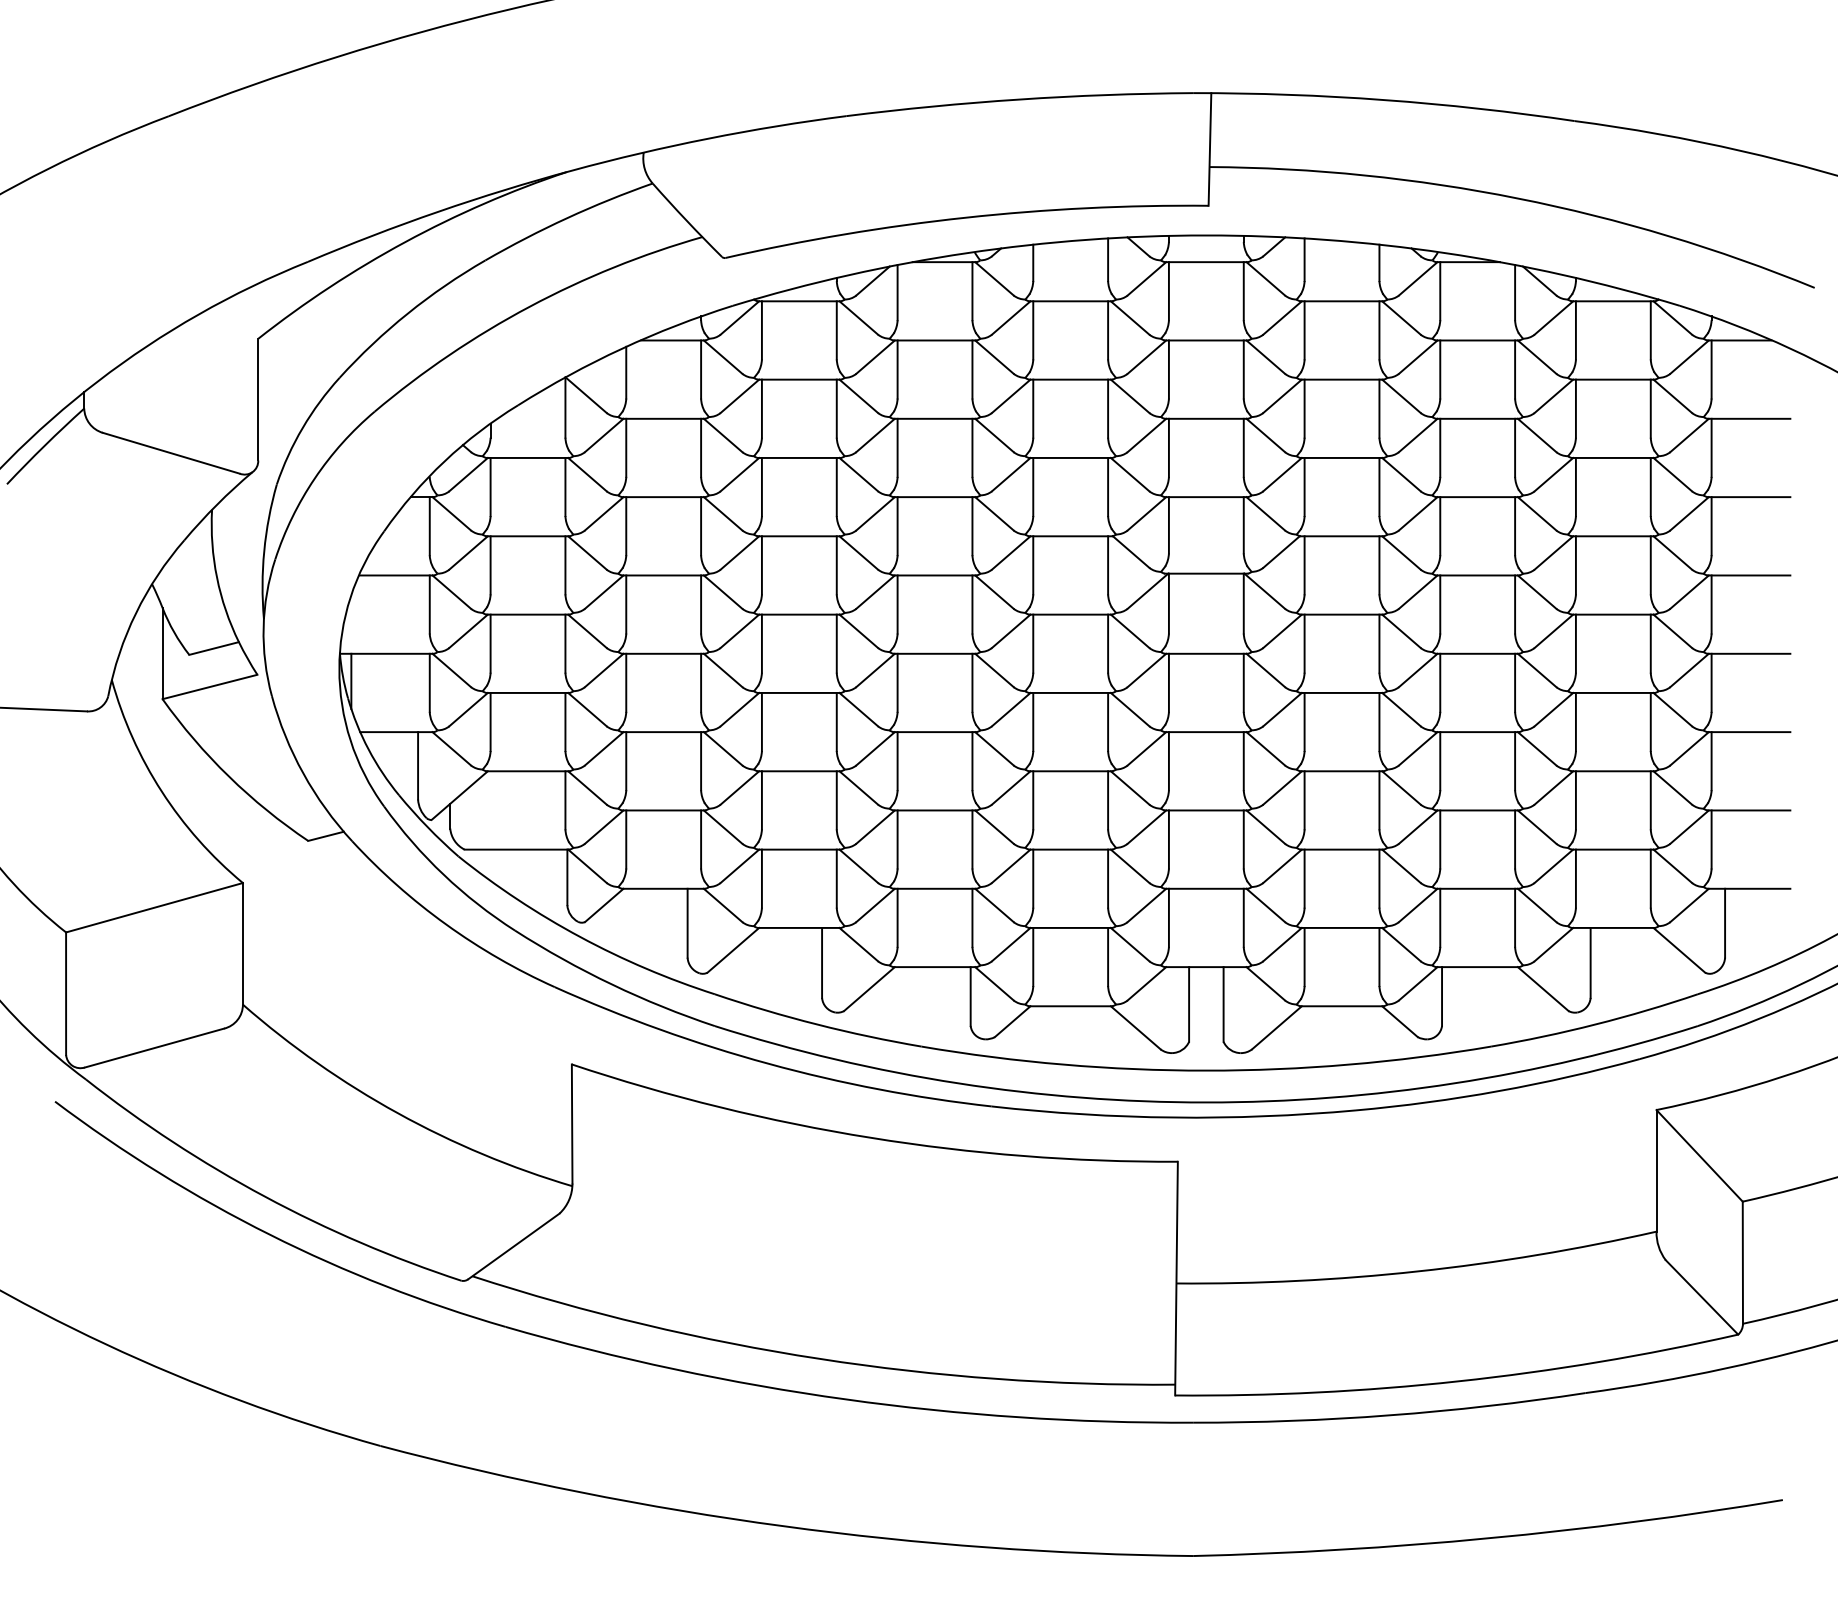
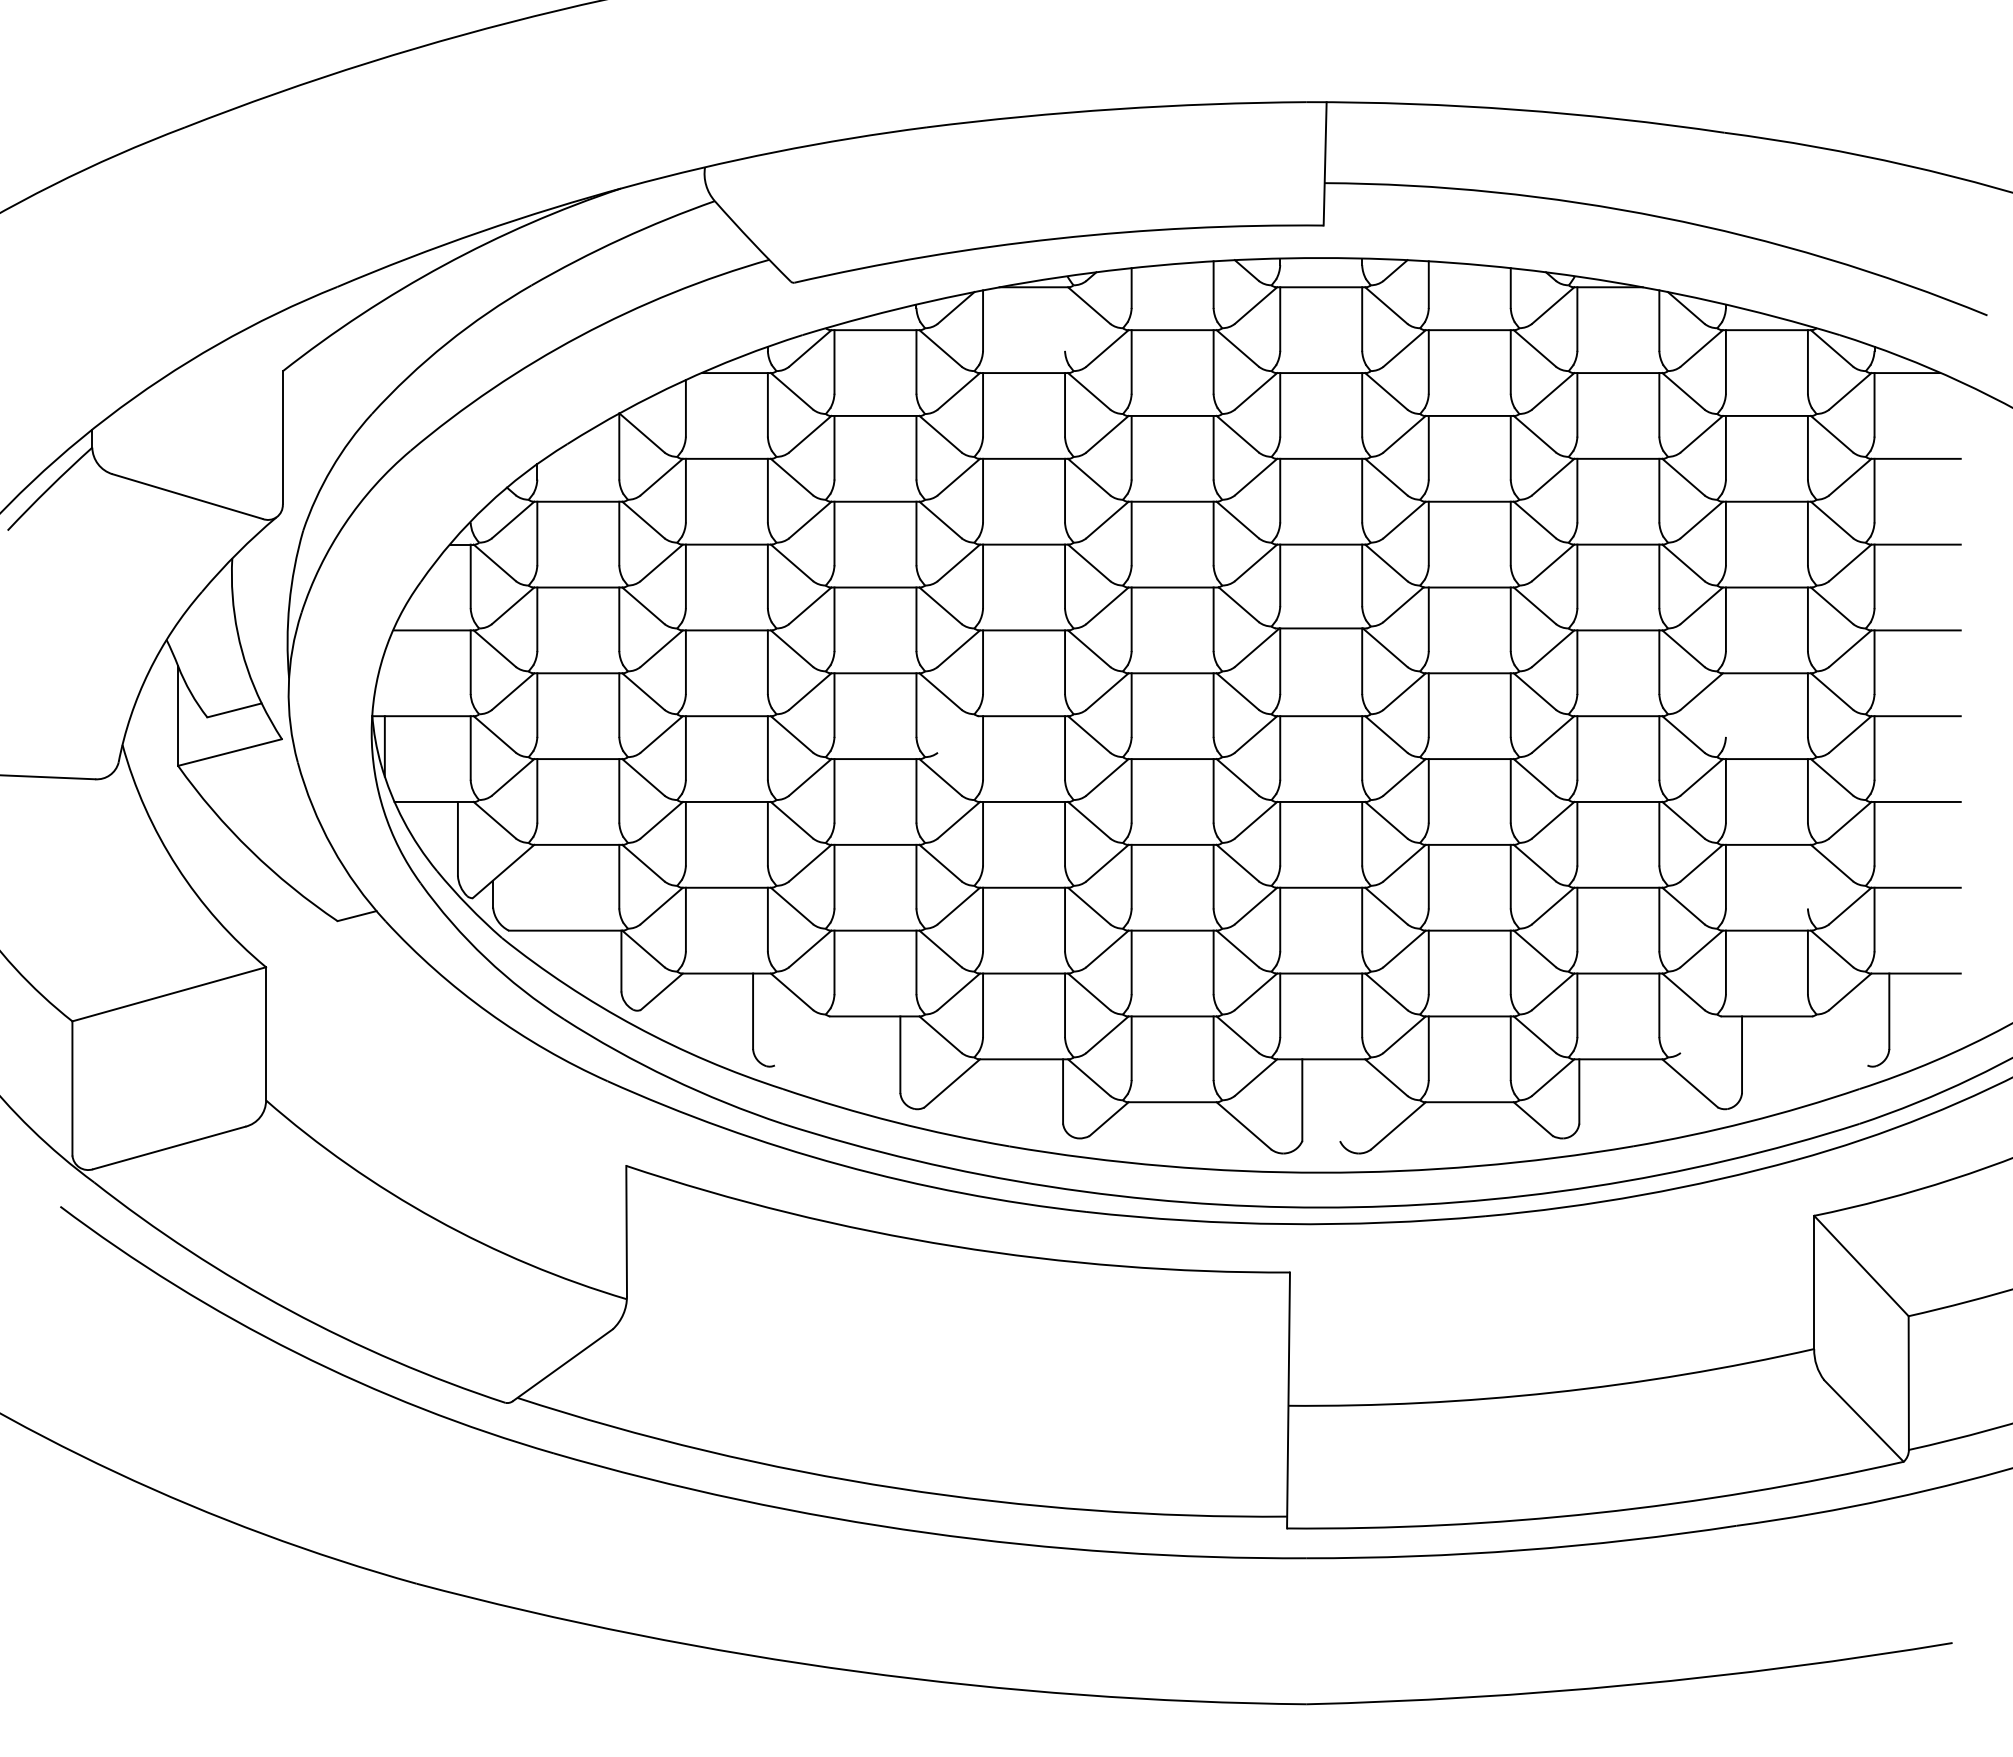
line: (972, 290) -> (1065, 318), removed
line: (1575, 643) -> (1725, 704), removed
line: (875, 670) -> (958, 734), removed
line: (1650, 800) -> (1807, 876), removed
line: (1553, 944) -> (1701, 1034), removed
line: (732, 949) -> (802, 1040), removed
line: (1679, 950) -> (1839, 1041), removed
line: (1223, 1004) -> (1340, 1100), removed

